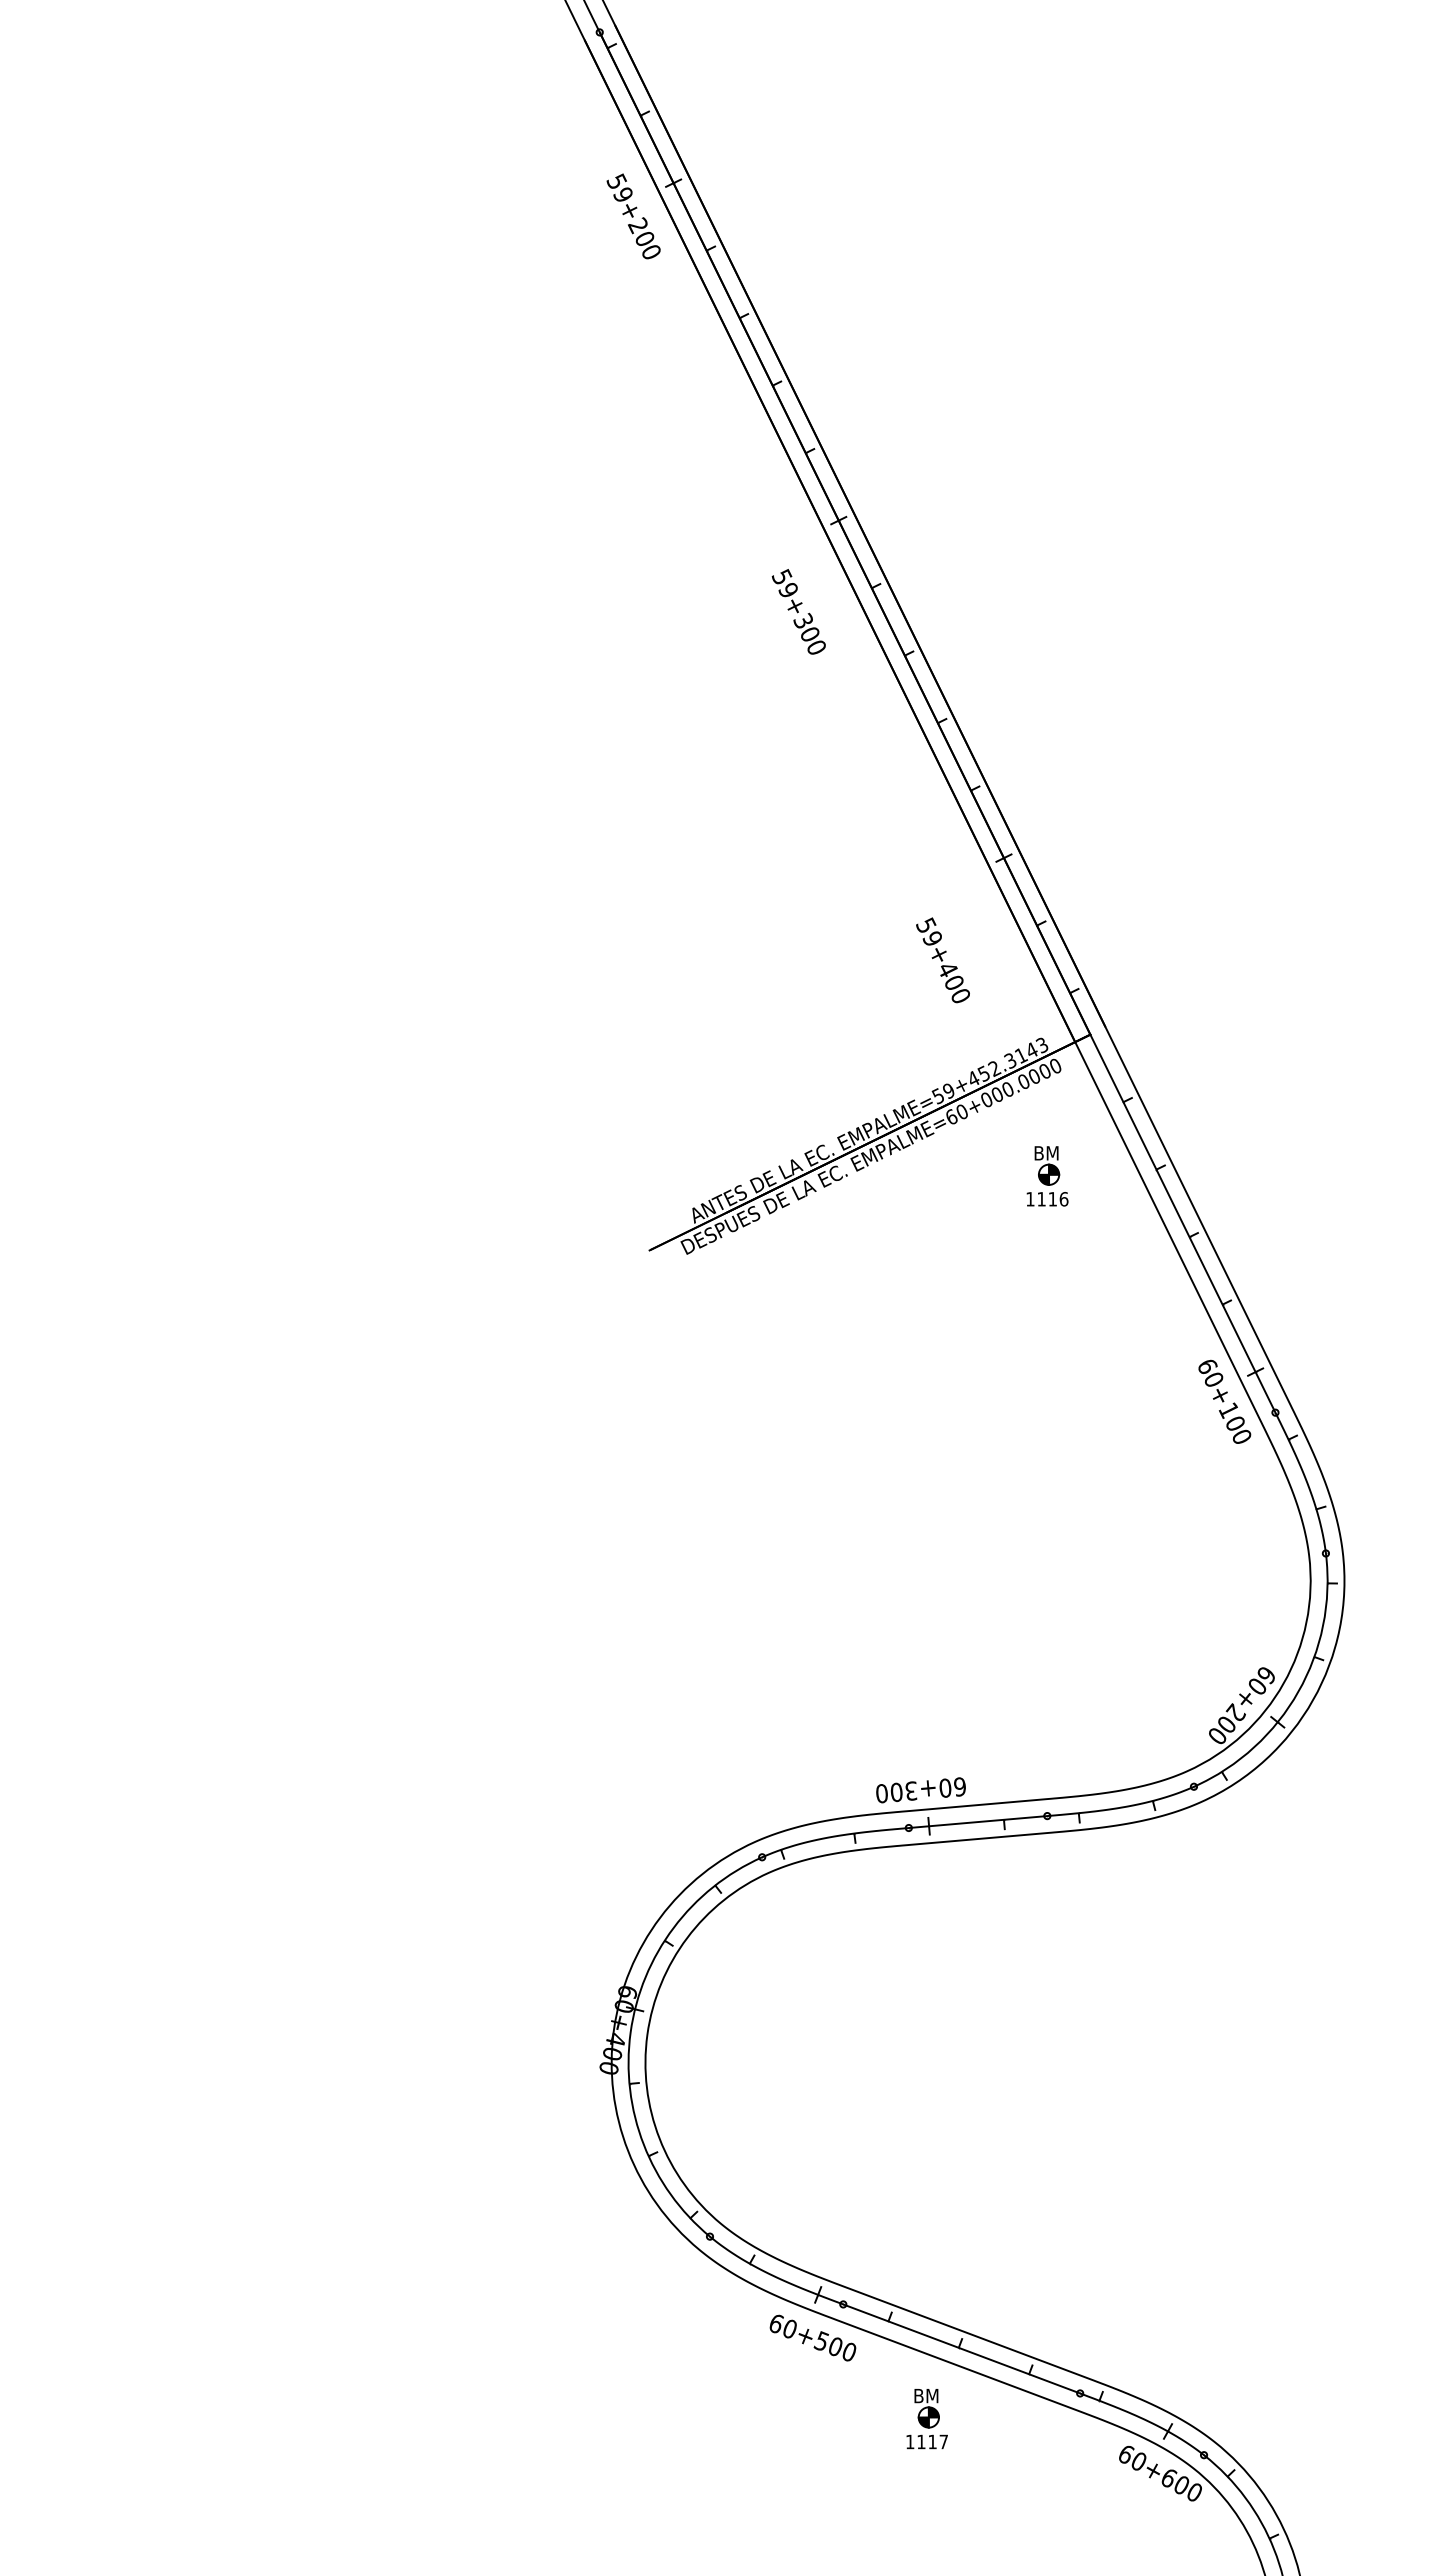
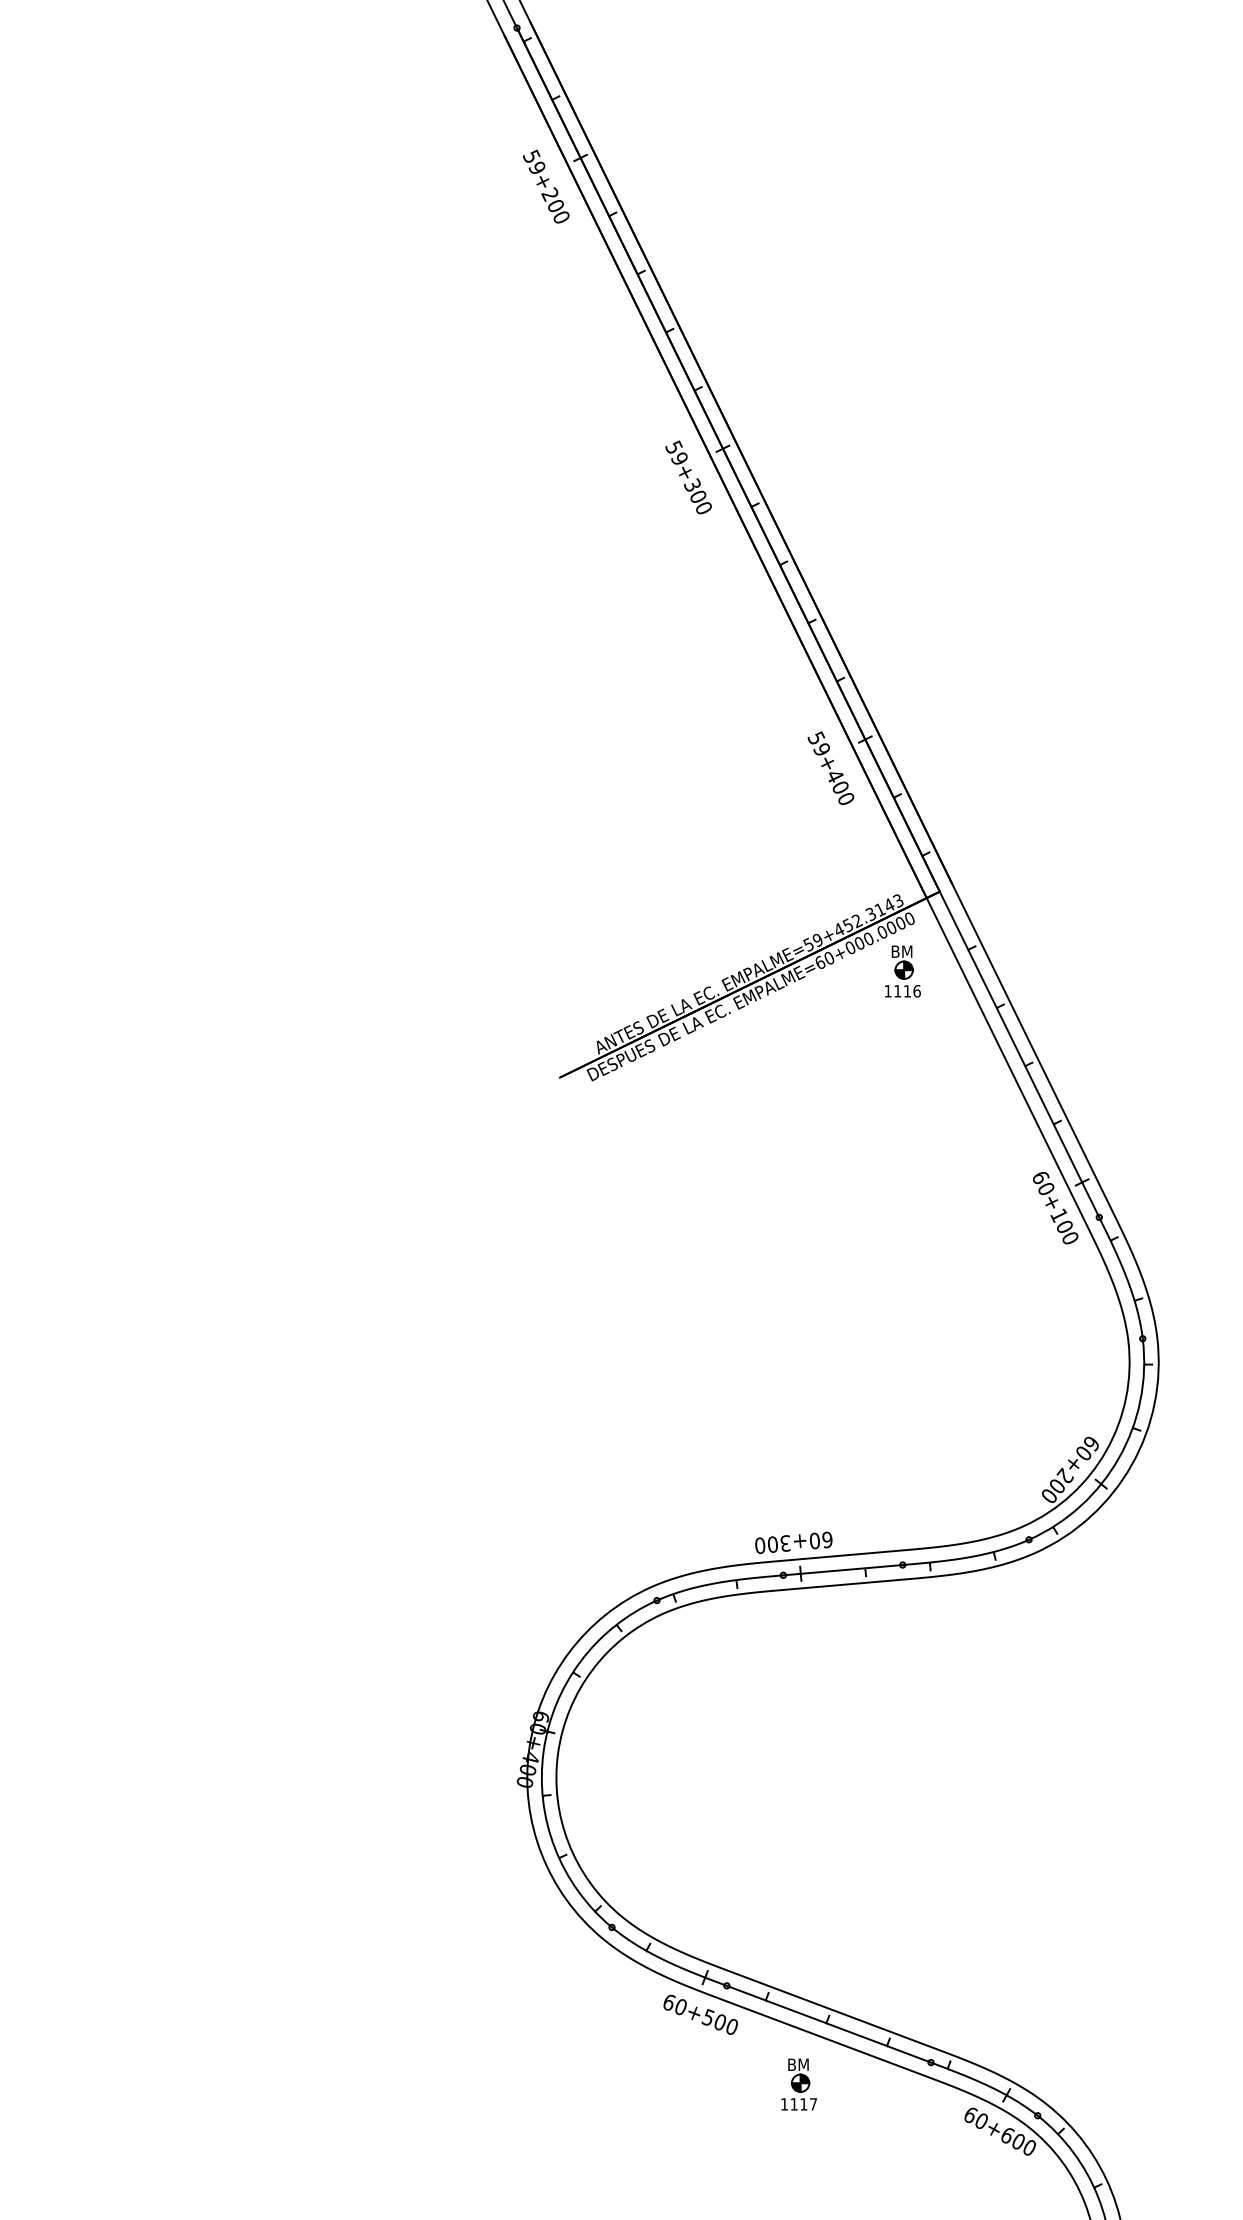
text: (798, 611) -> (688, 477), moved
text: (942, 960) -> (830, 768), moved
part: (1047, 1176) -> (902, 971), moved

